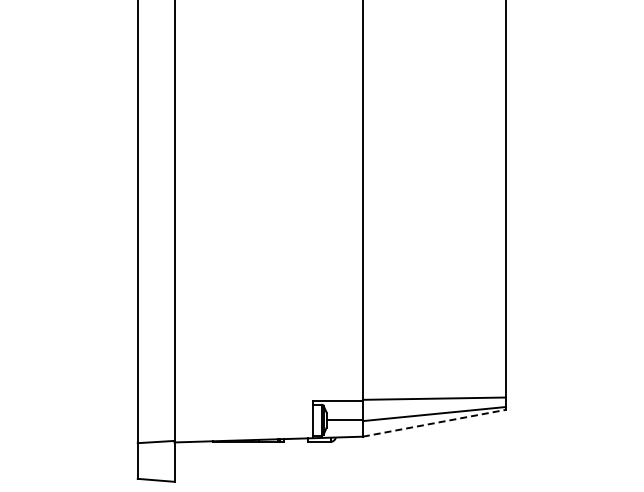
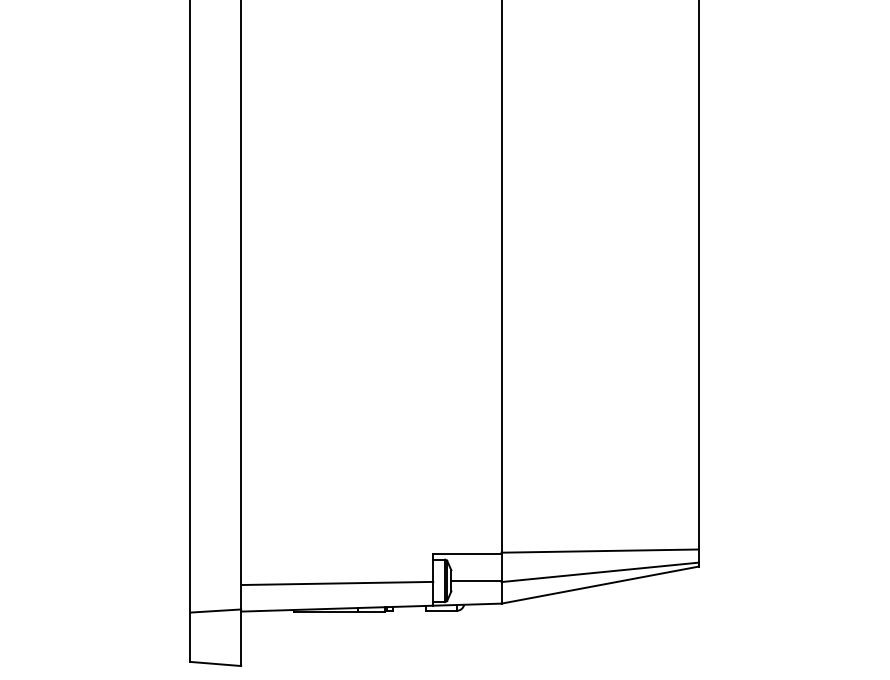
line: (243, 421) -> (336, 582), added
line: (434, 423) -> (600, 585), dashed -> solid

